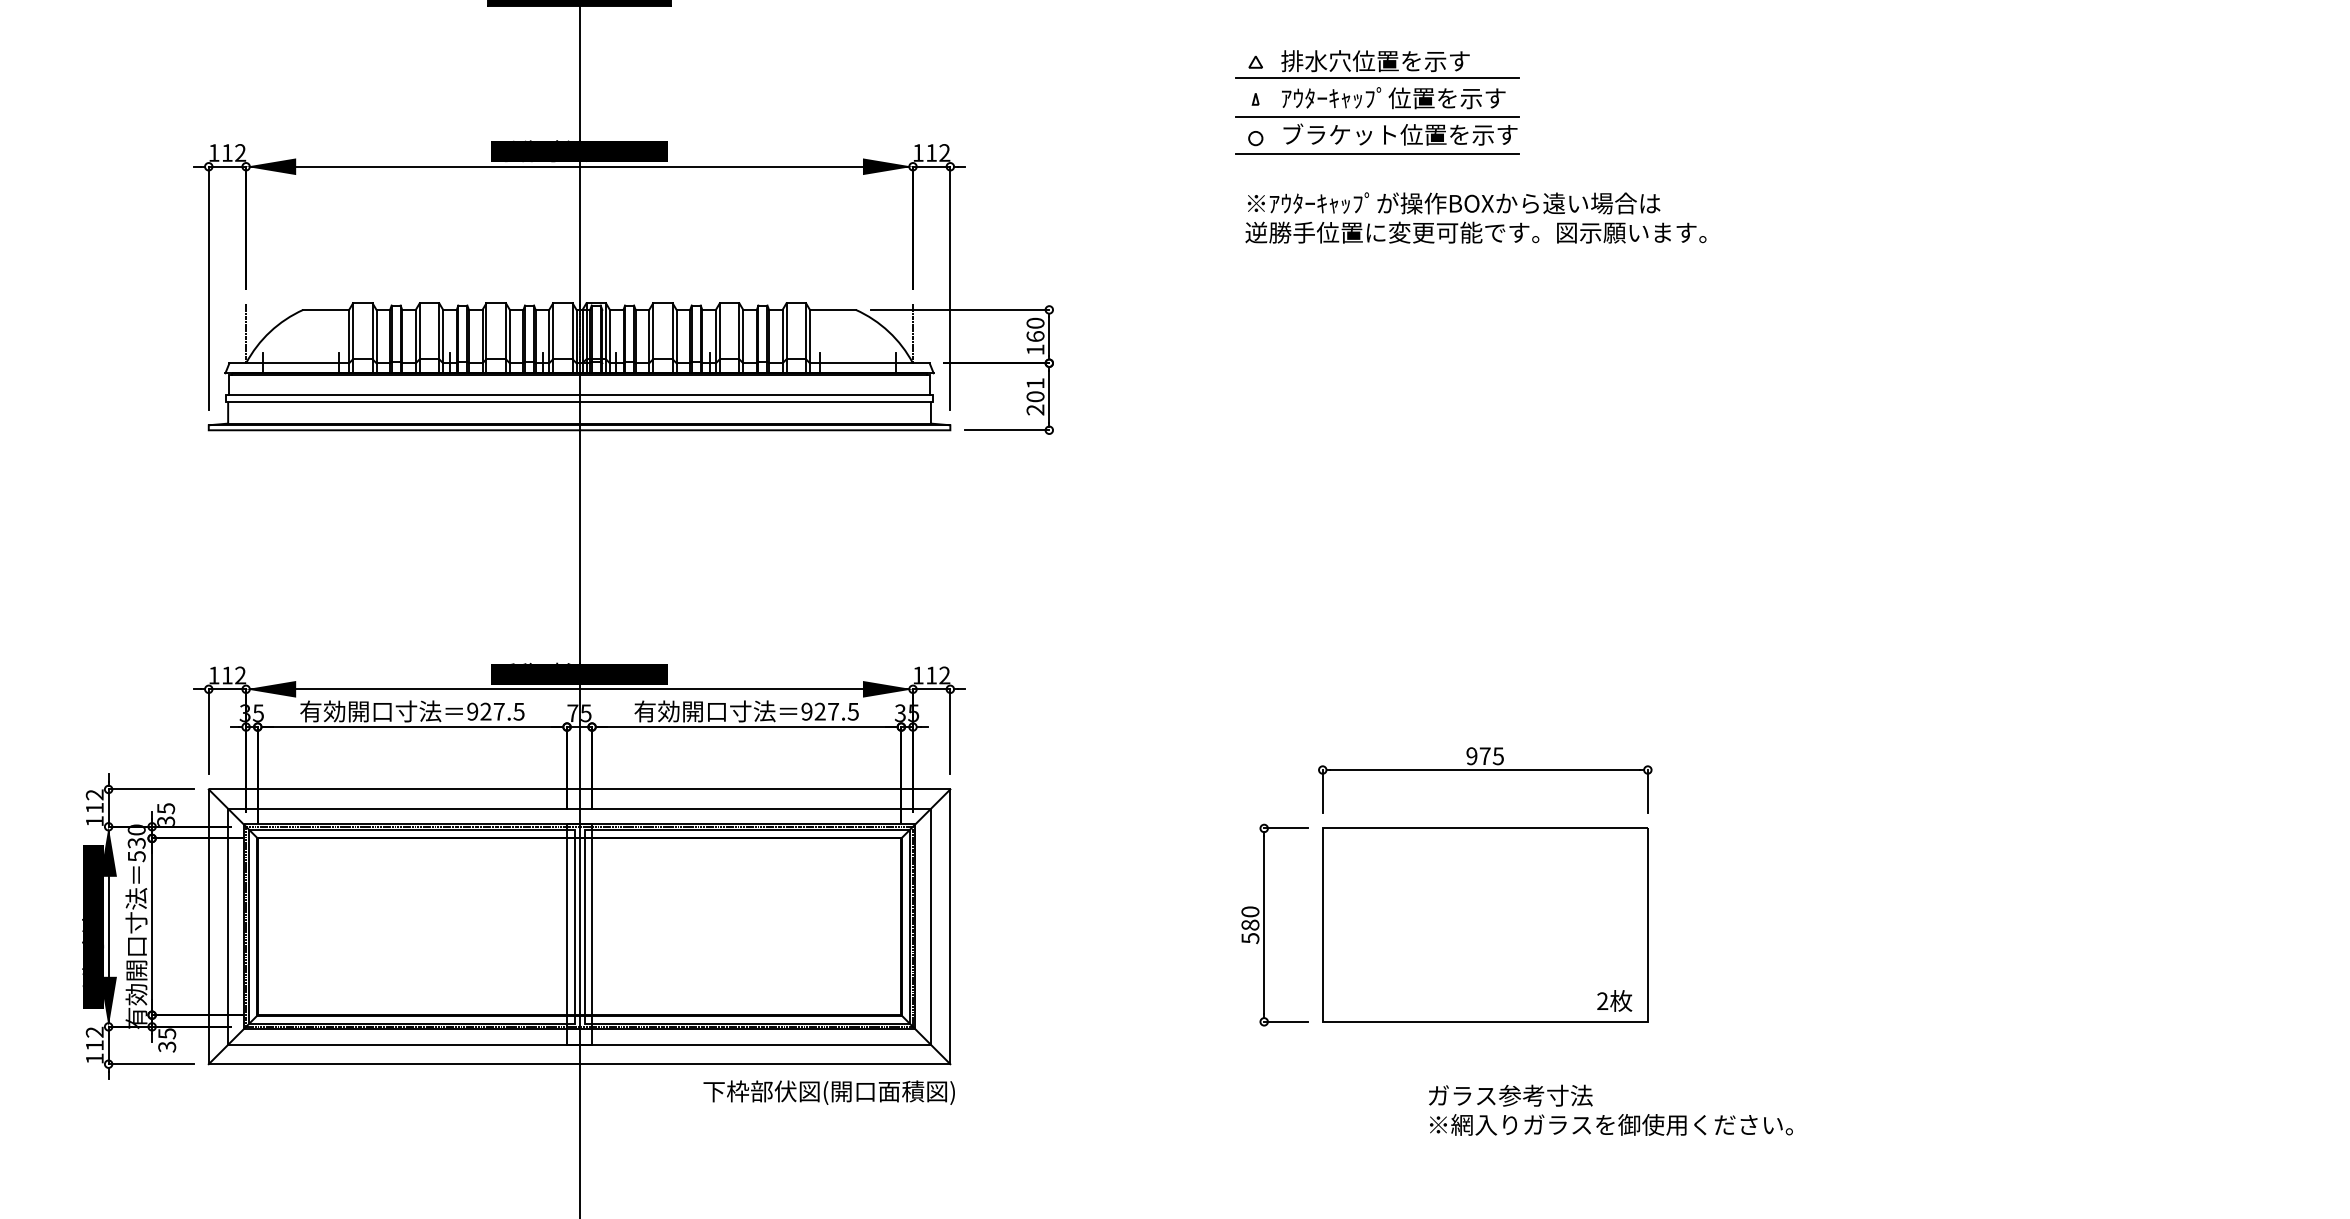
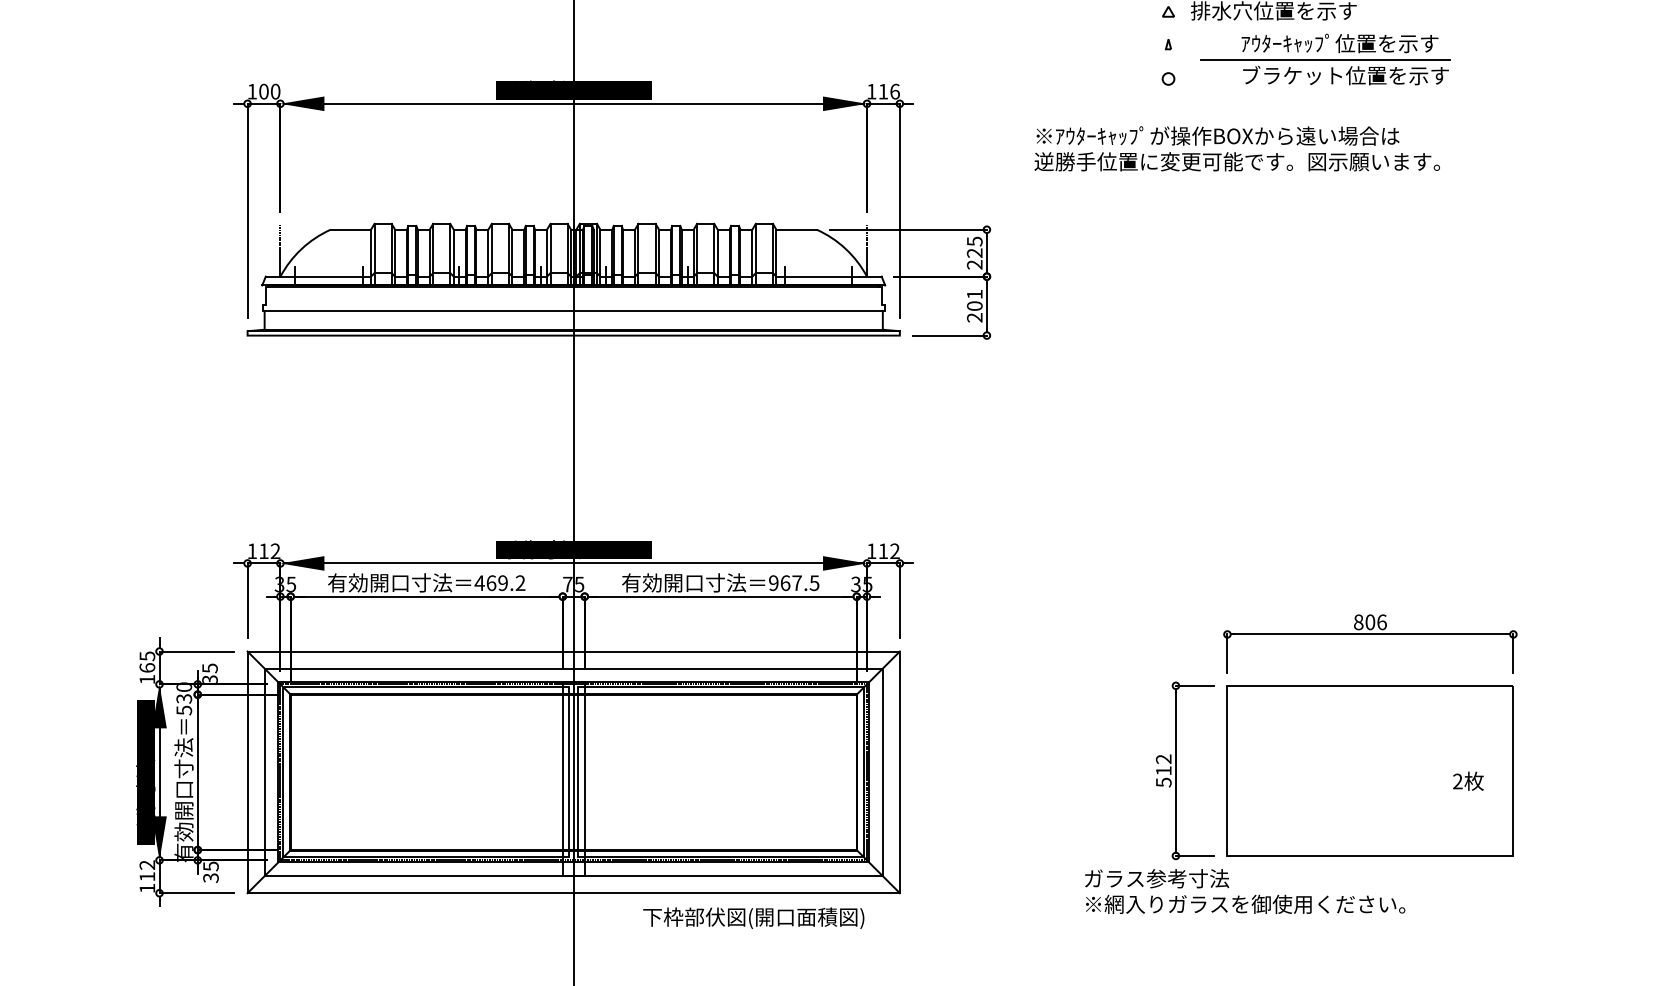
line: (1377, 77) -> (1275, 25), removed
part: (1377, 116) -> (1325, 59), moved
text: (234, 152) -> (270, 91), 112 -> 100
text: (944, 152) -> (894, 91), 112 -> 116
line: (1377, 153) -> (1275, 92), removed
text: (1475, 217) -> (1236, 148), moved
text: (1035, 336) -> (974, 253), 160 -> 225
line: (579, 395) -> (573, 305), removed
text: (495, 711) -> (499, 582), 927.5 -> 469.2
text: (819, 711) -> (784, 582), 927.5 -> 967.5
text: (1485, 756) -> (1370, 622), 975 -> 806
text: (94, 801) -> (147, 662), 112 -> 165
text: (1250, 918) -> (1163, 765), 580 -> 512
text: (1614, 1000) -> (1468, 780), moved
text: (828, 1092) -> (753, 918), moved
text: (1610, 1109) -> (1244, 890), moved

